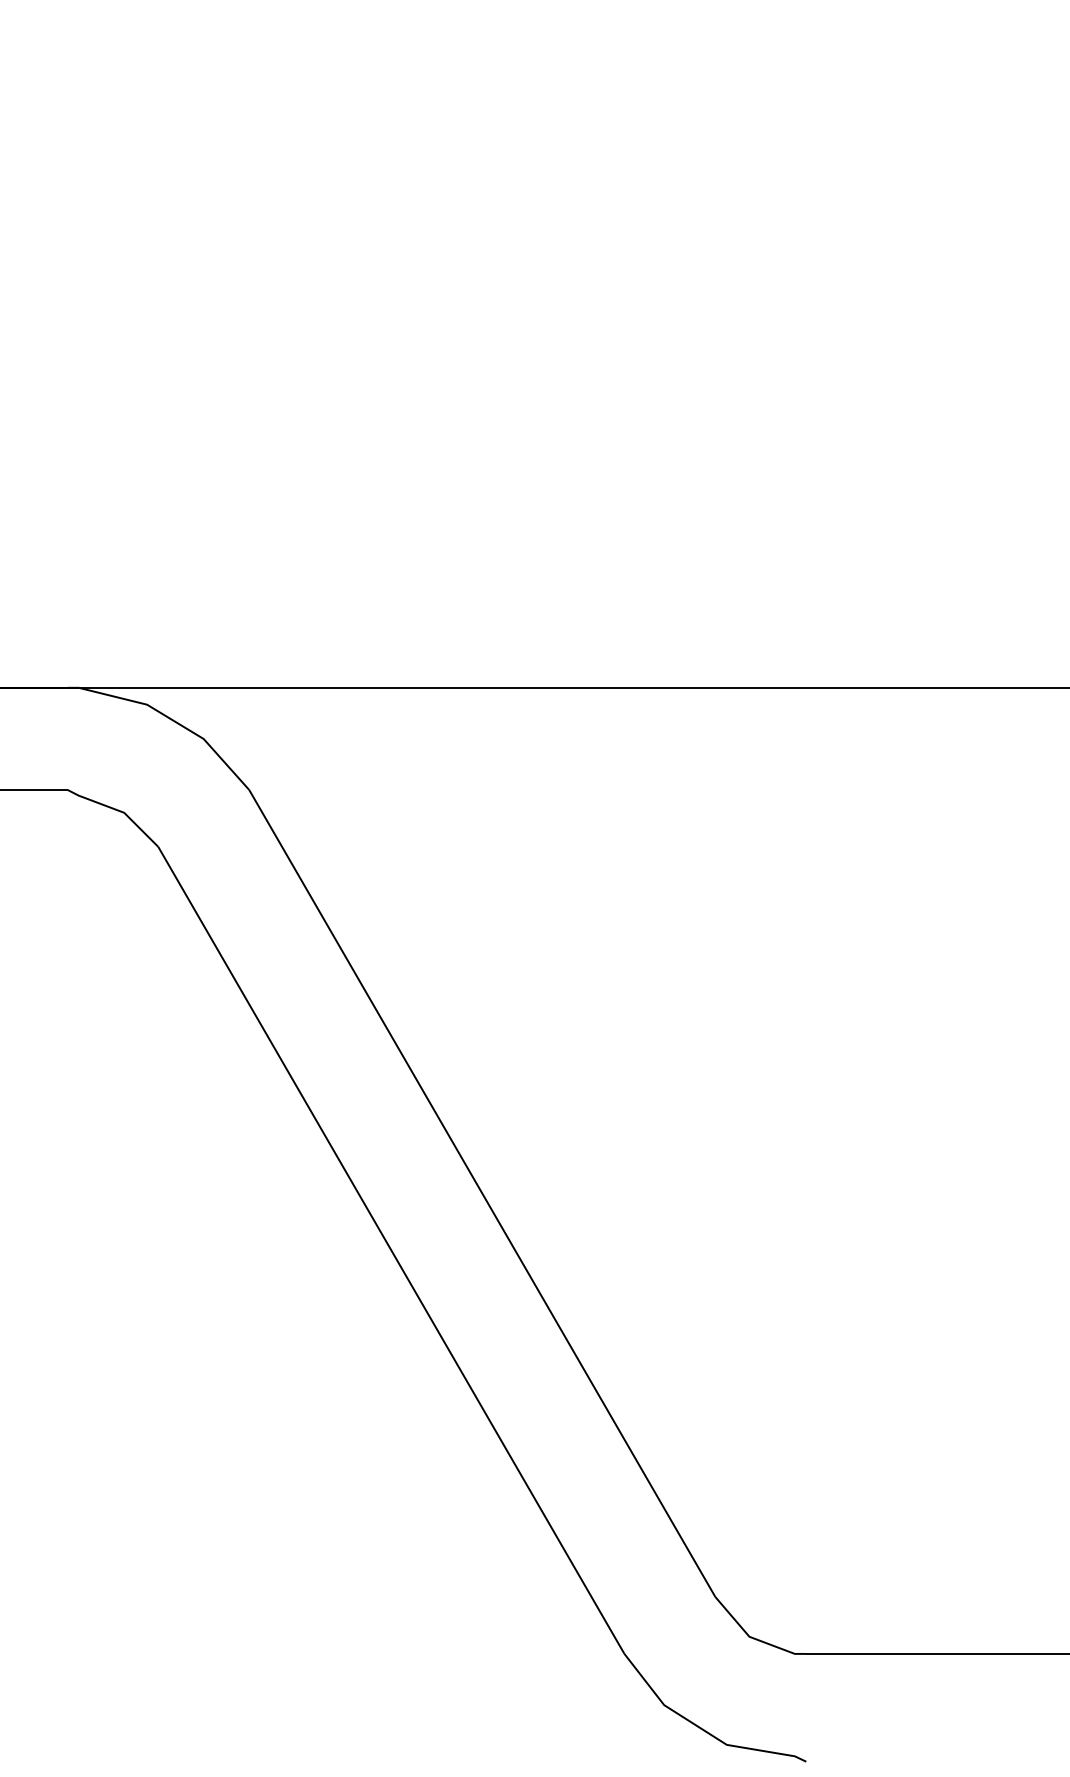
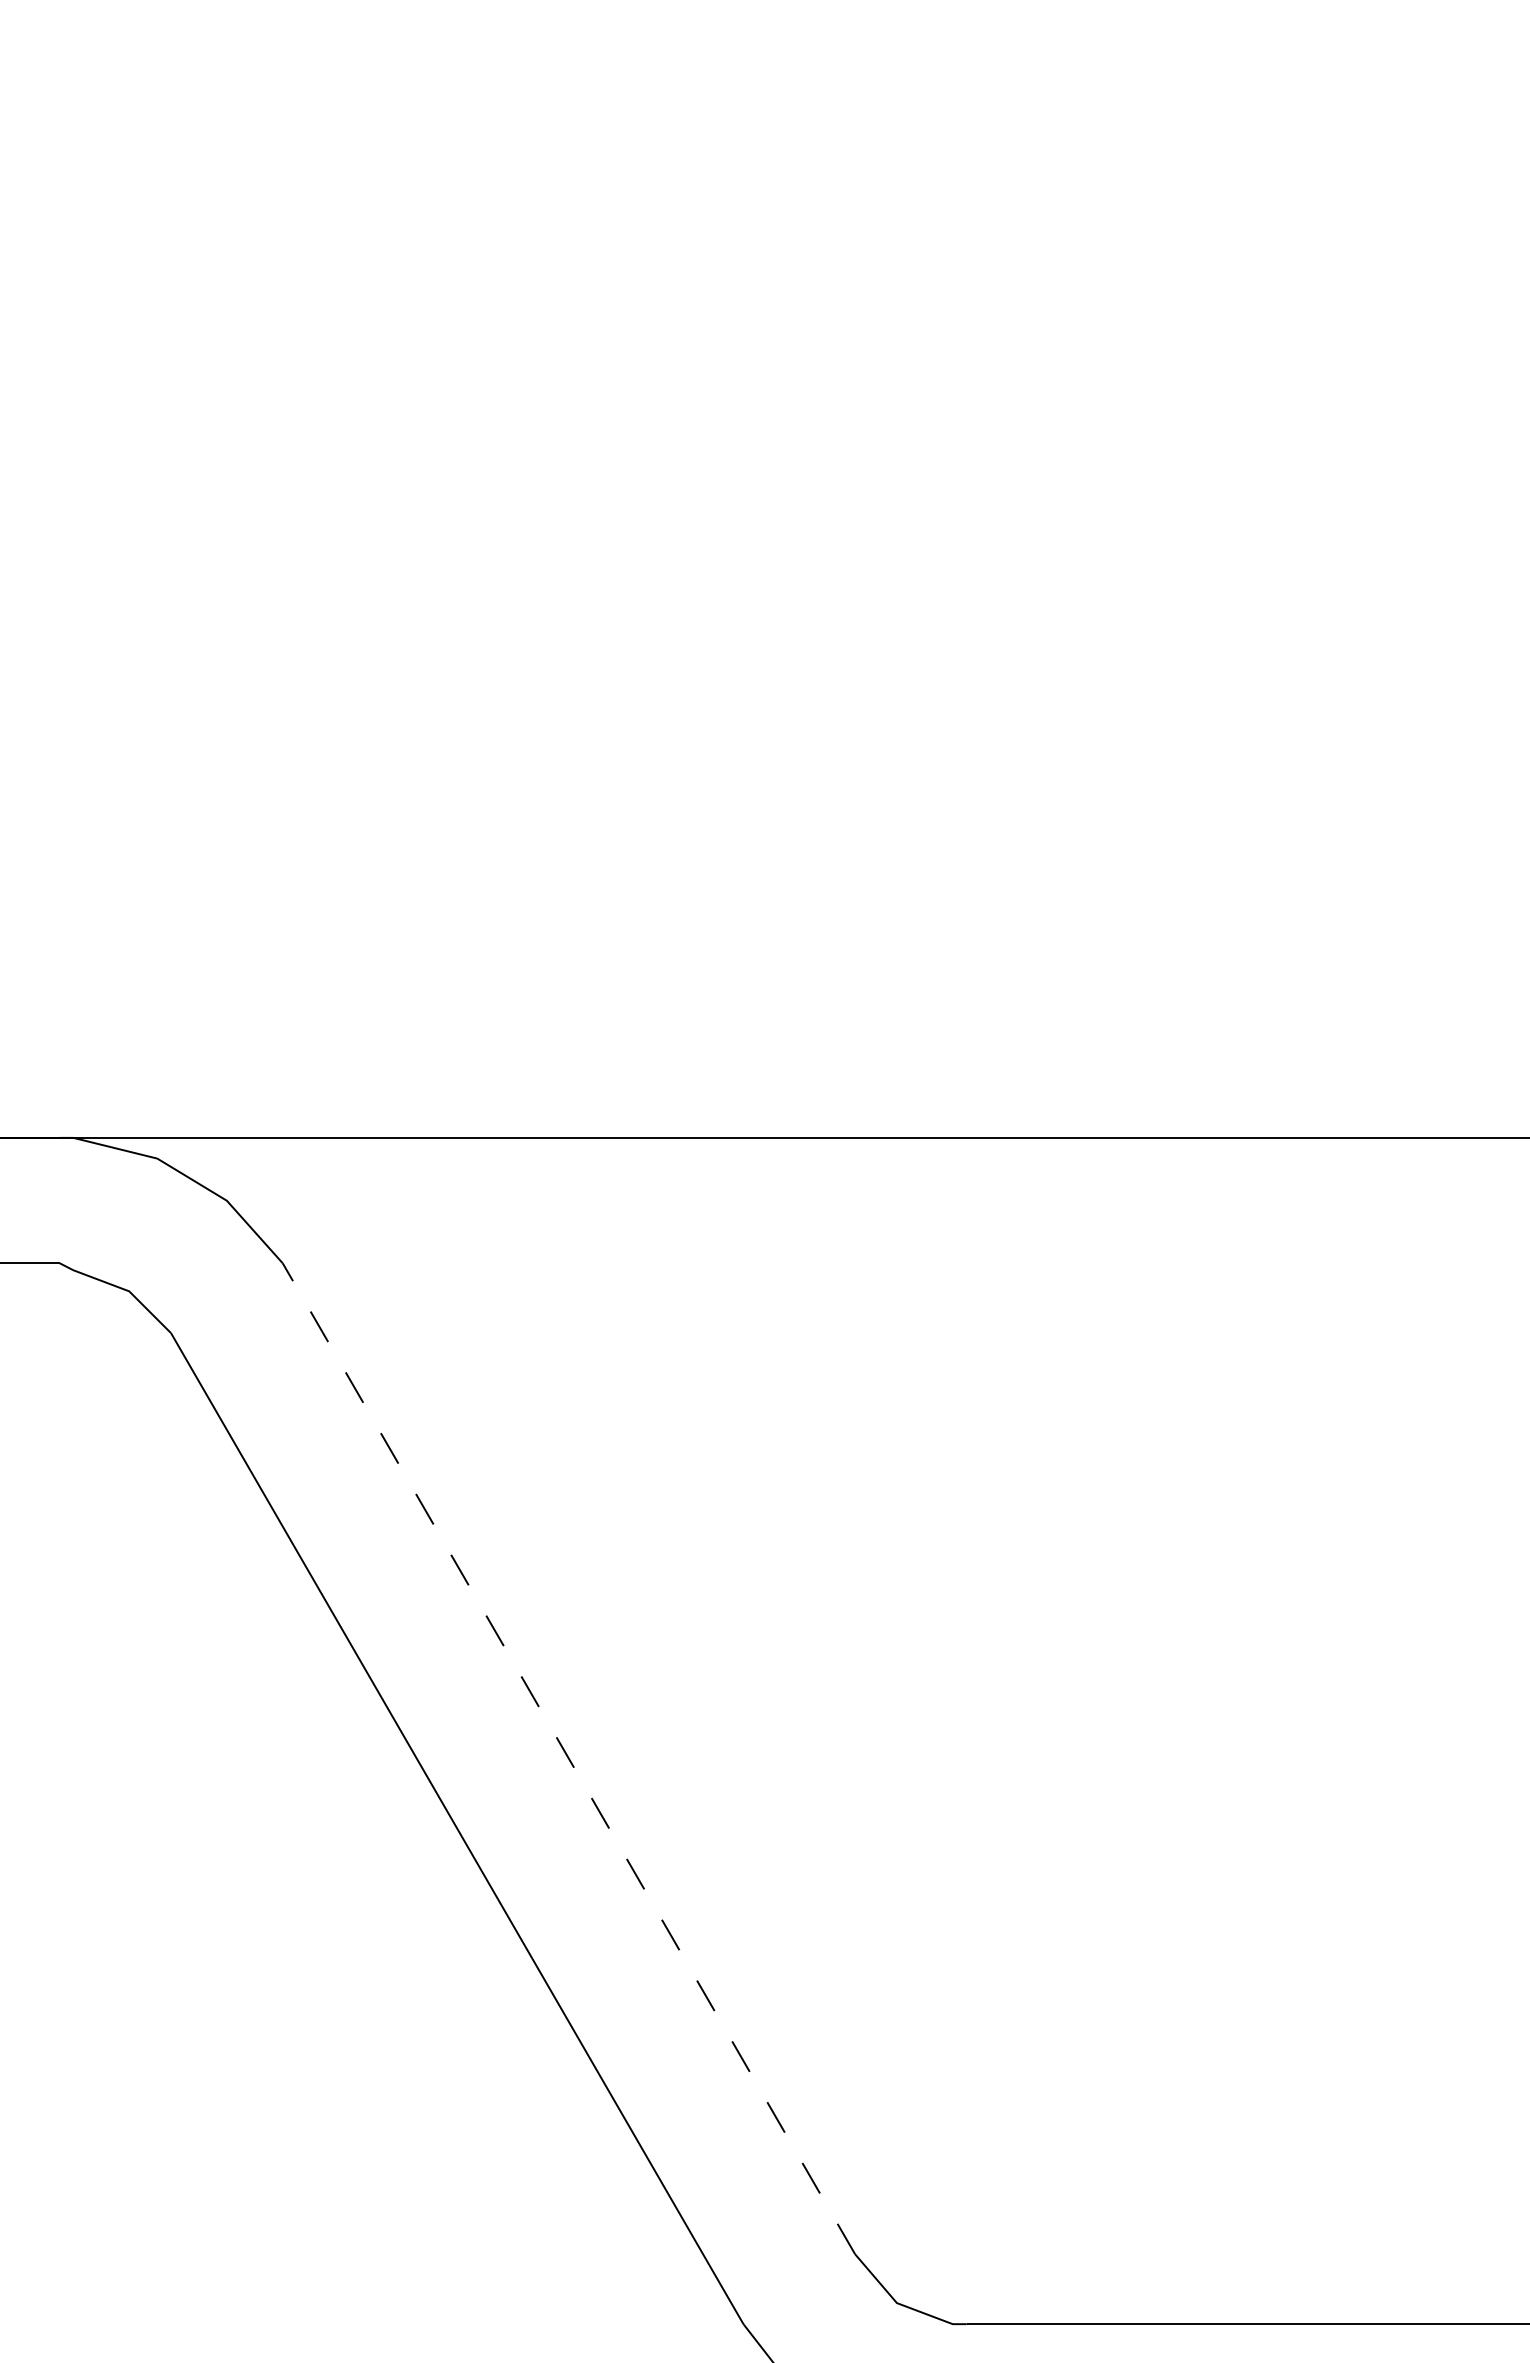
line: (481, 1193) -> (568, 1758), solid -> dashed

